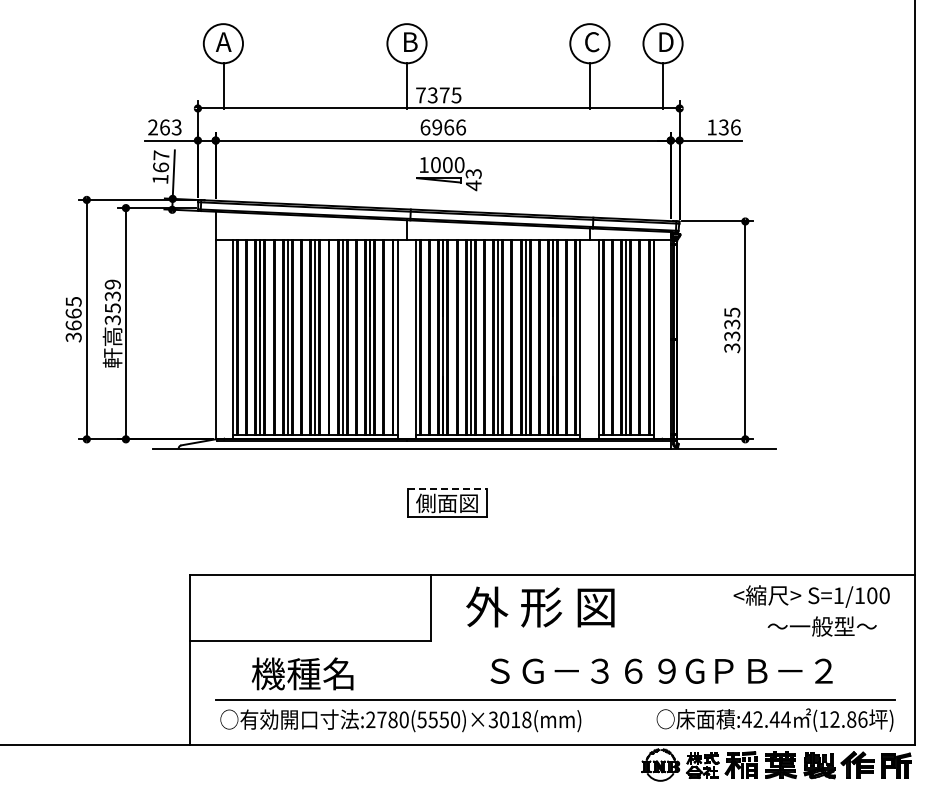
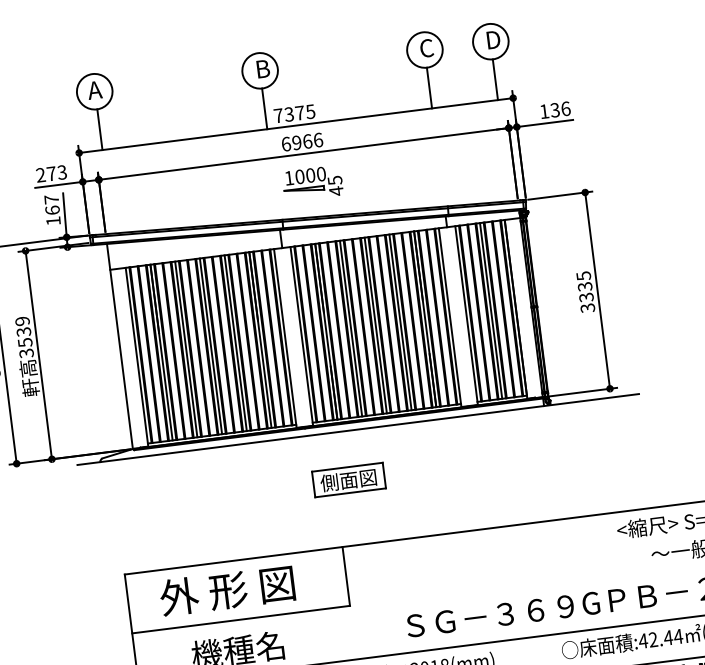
text: (164, 127) -> (51, 173), 263 -> 273
text: (473, 173) -> (334, 180), 43 -> 45
line: (448, 488) -> (348, 466), dashed -> solid
text: (540, 606) -> (227, 590), moved

